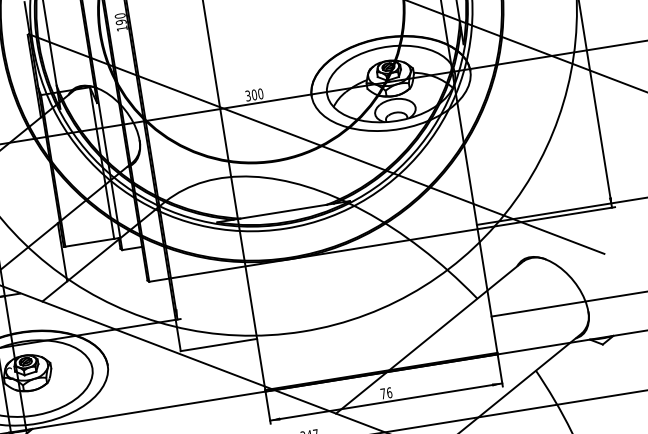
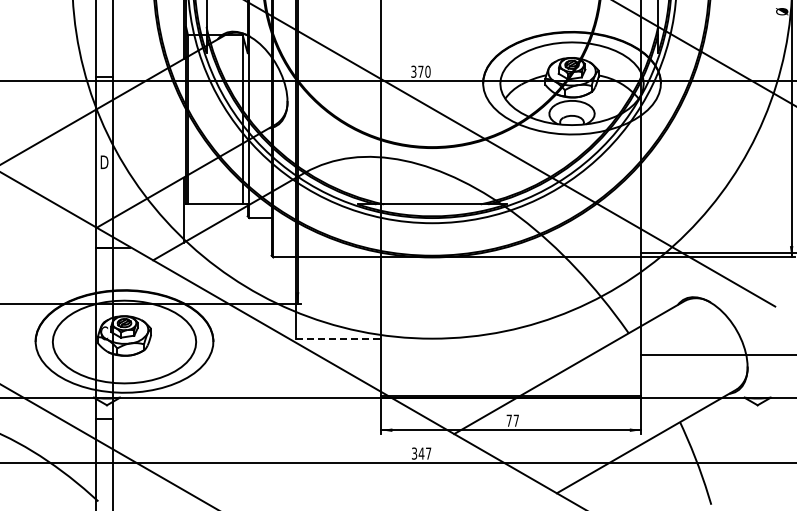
text: (254, 94) -> (420, 71), 300 -> 370
line: (219, 344) -> (338, 338), solid -> dashed
text: (389, 392) -> (516, 420), 76 -> 77

